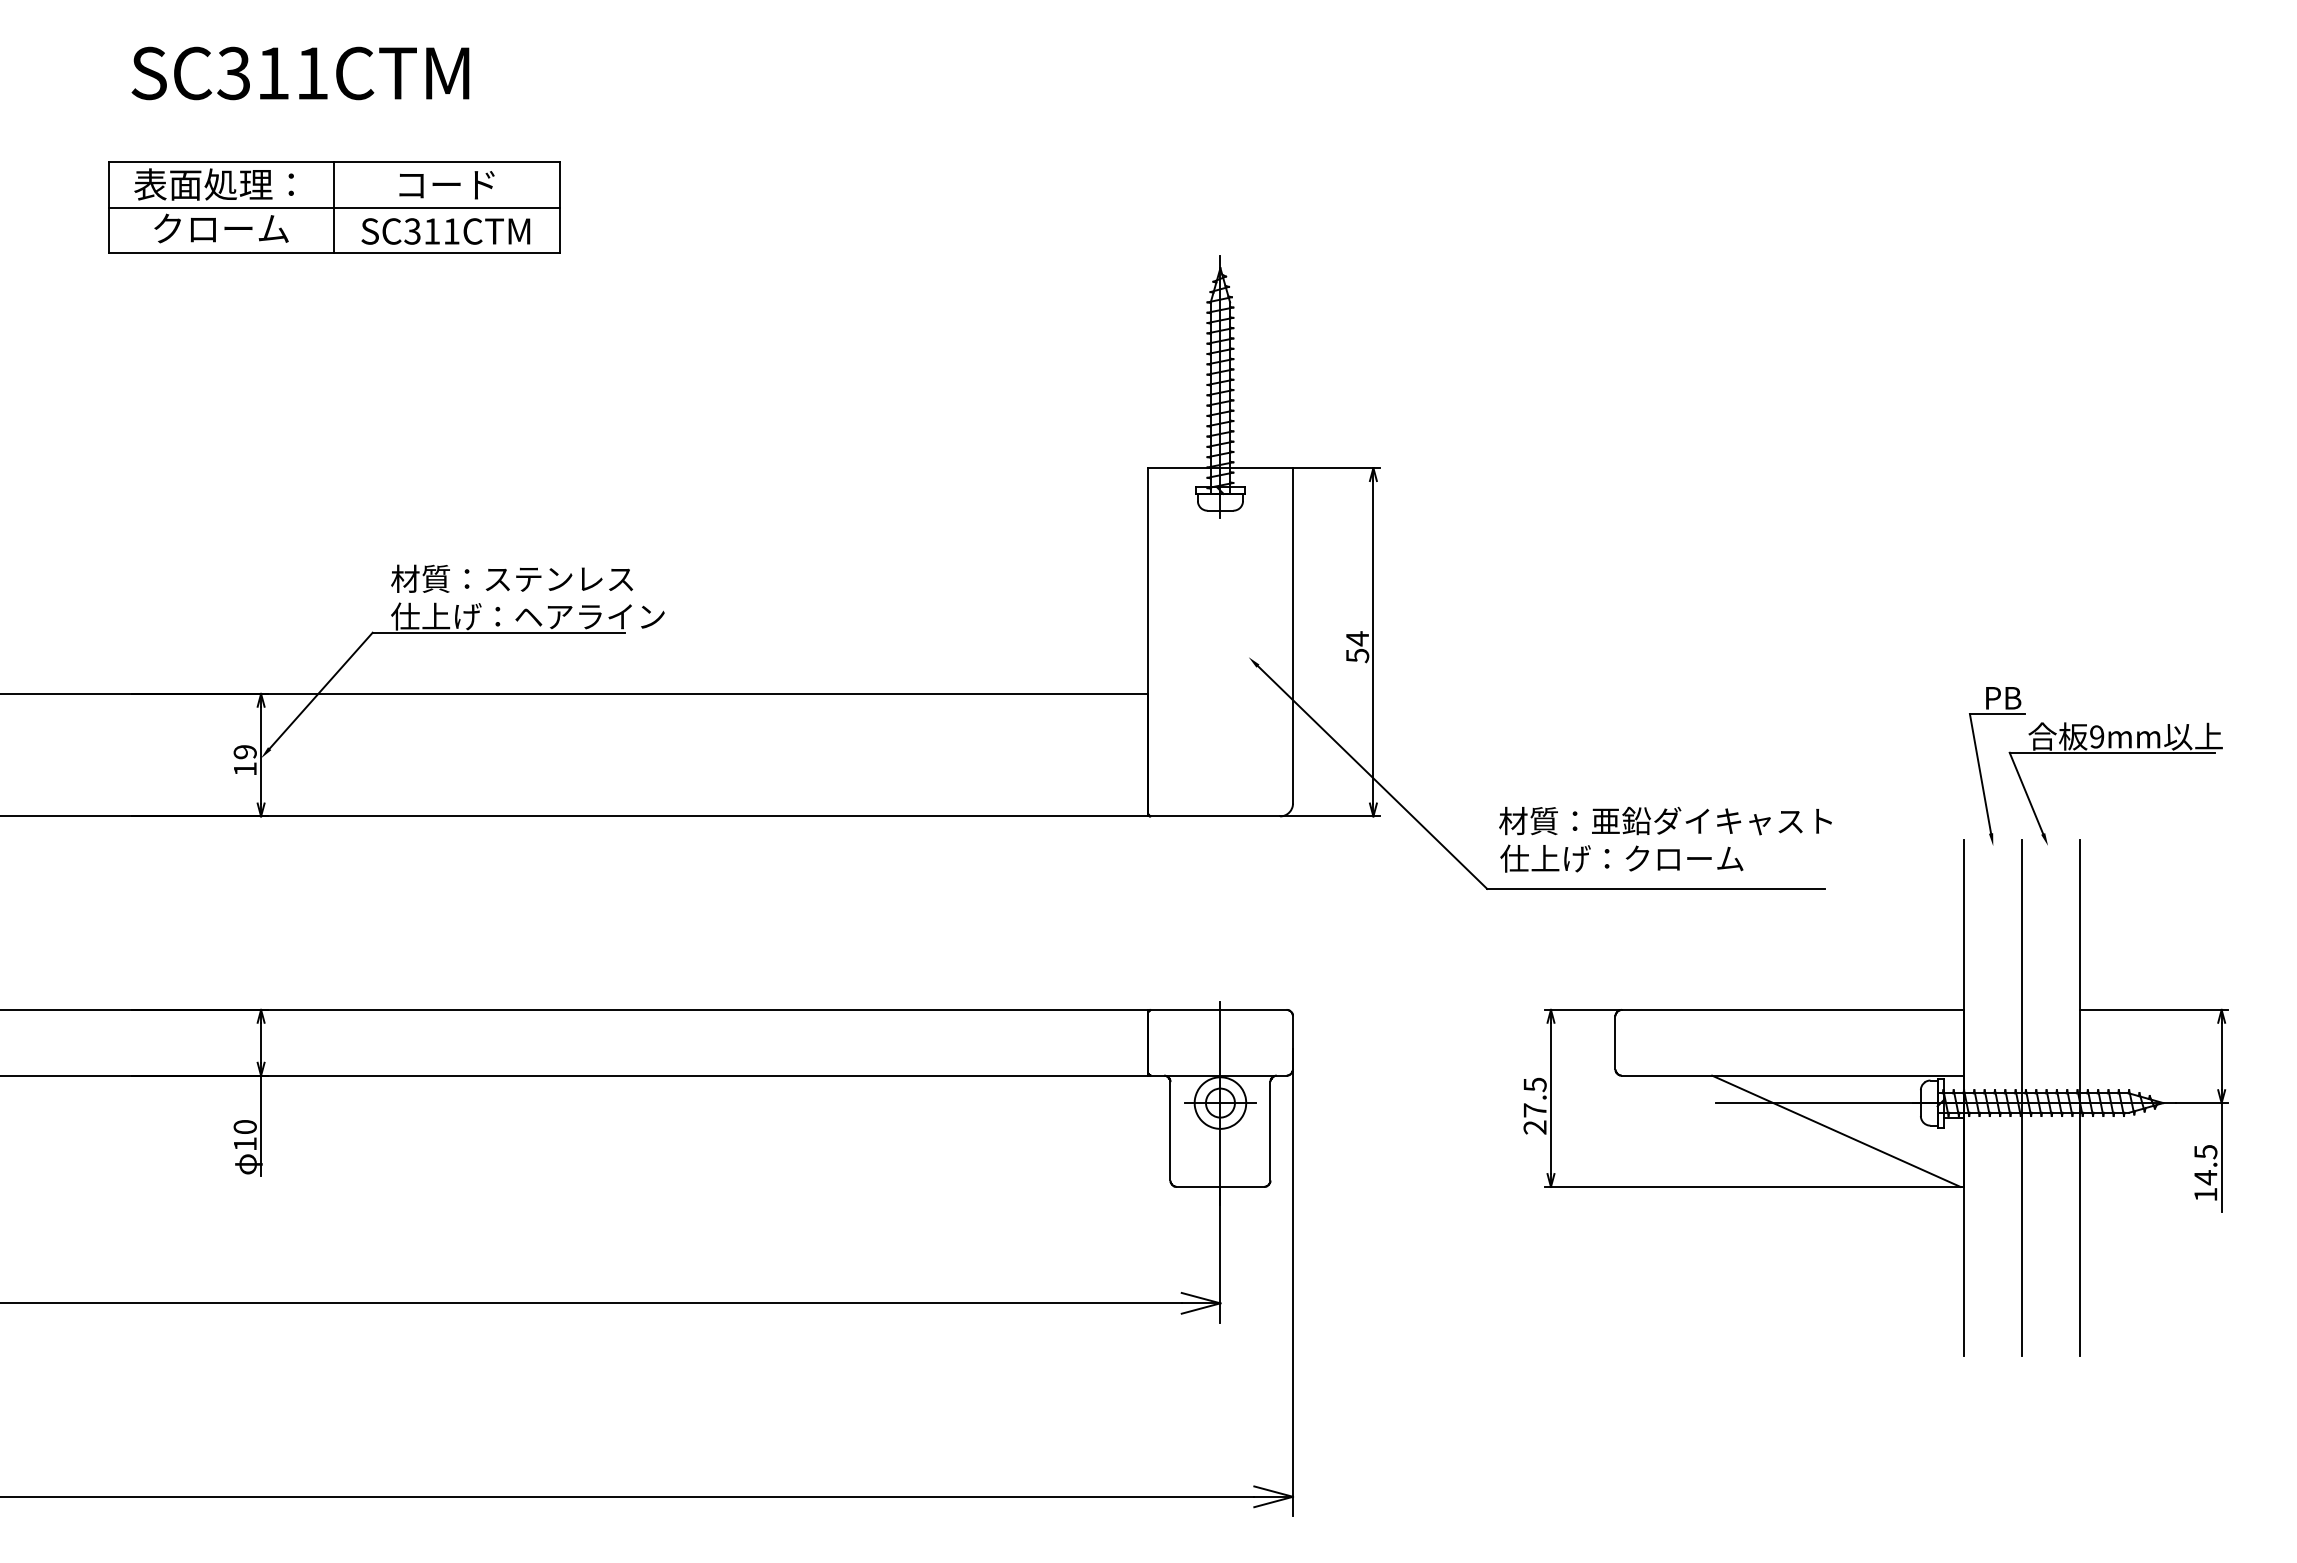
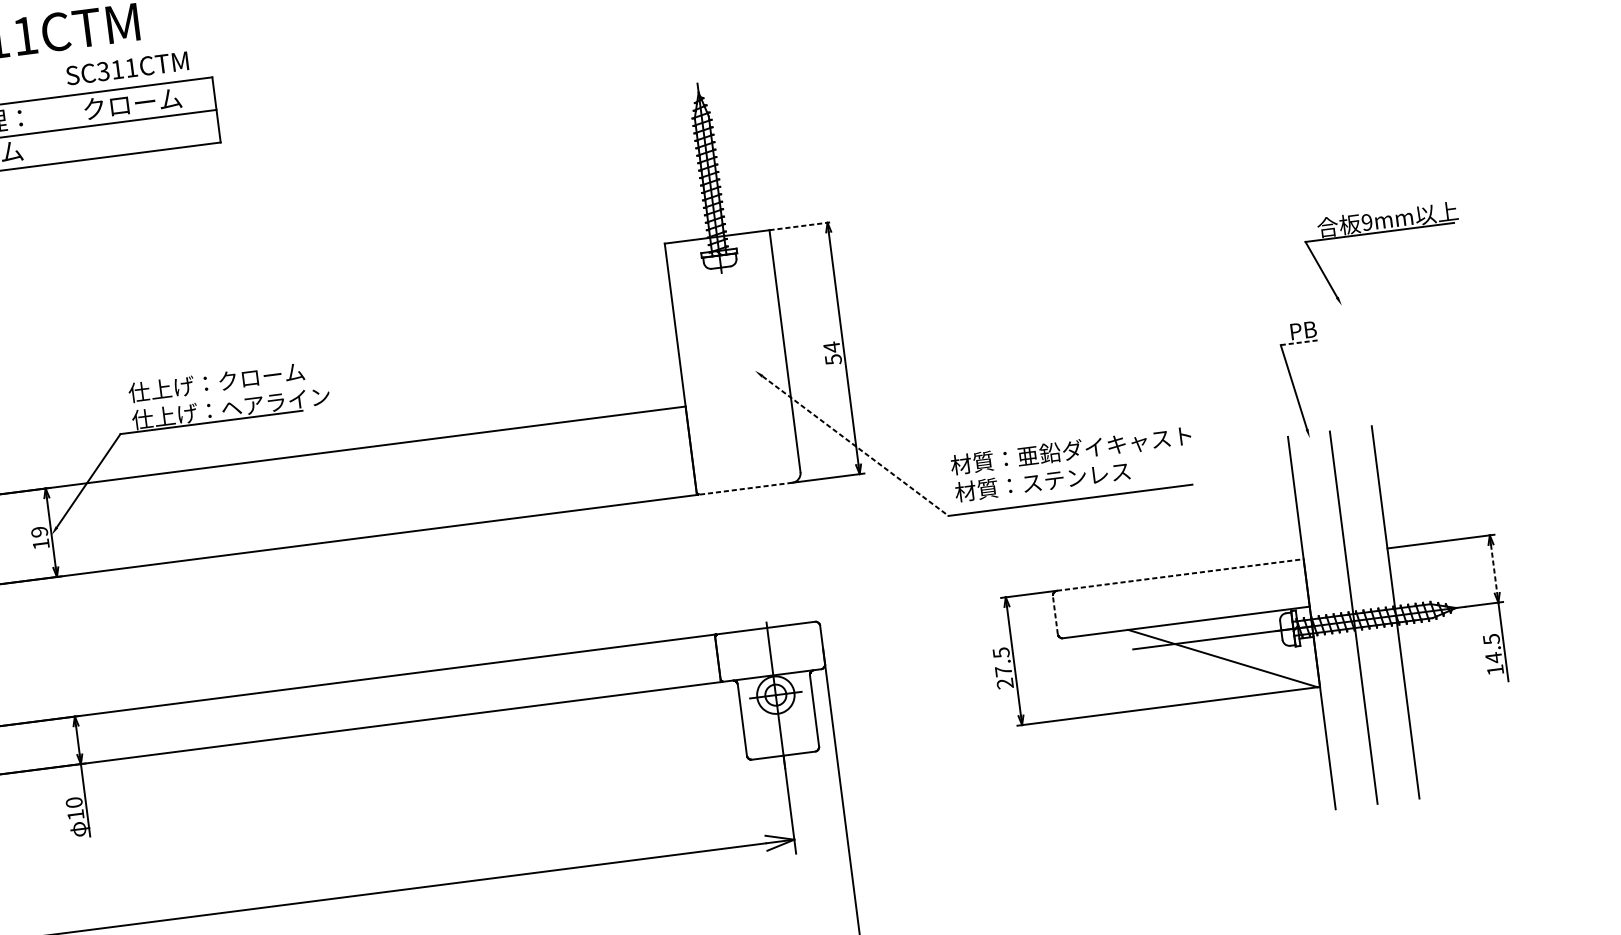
text: (447, 184) -> (133, 103), コード -> クローム
line: (334, 207) -> (53, 130), removed
text: (445, 231) -> (127, 68), moved
line: (1336, 468) -> (800, 226), solid -> dashed
text: (512, 578) -> (216, 382), 材質：ステンレス -> 仕上げ：クローム
line: (1997, 714) -> (1300, 342), solid -> dashed
part: (2115, 753) -> (1381, 232), moved
line: (1372, 777) -> (855, 446), solid -> dashed
line: (1215, 816) -> (745, 488), solid -> dashed
text: (1621, 858) -> (1042, 481), 仕上げ：クローム -> 材質：ステンレス
line: (1792, 1009) -> (1180, 574), solid -> dashed
line: (1615, 1042) -> (1055, 614), solid -> dashed
line: (2221, 1056) -> (1494, 568), solid -> dashed

